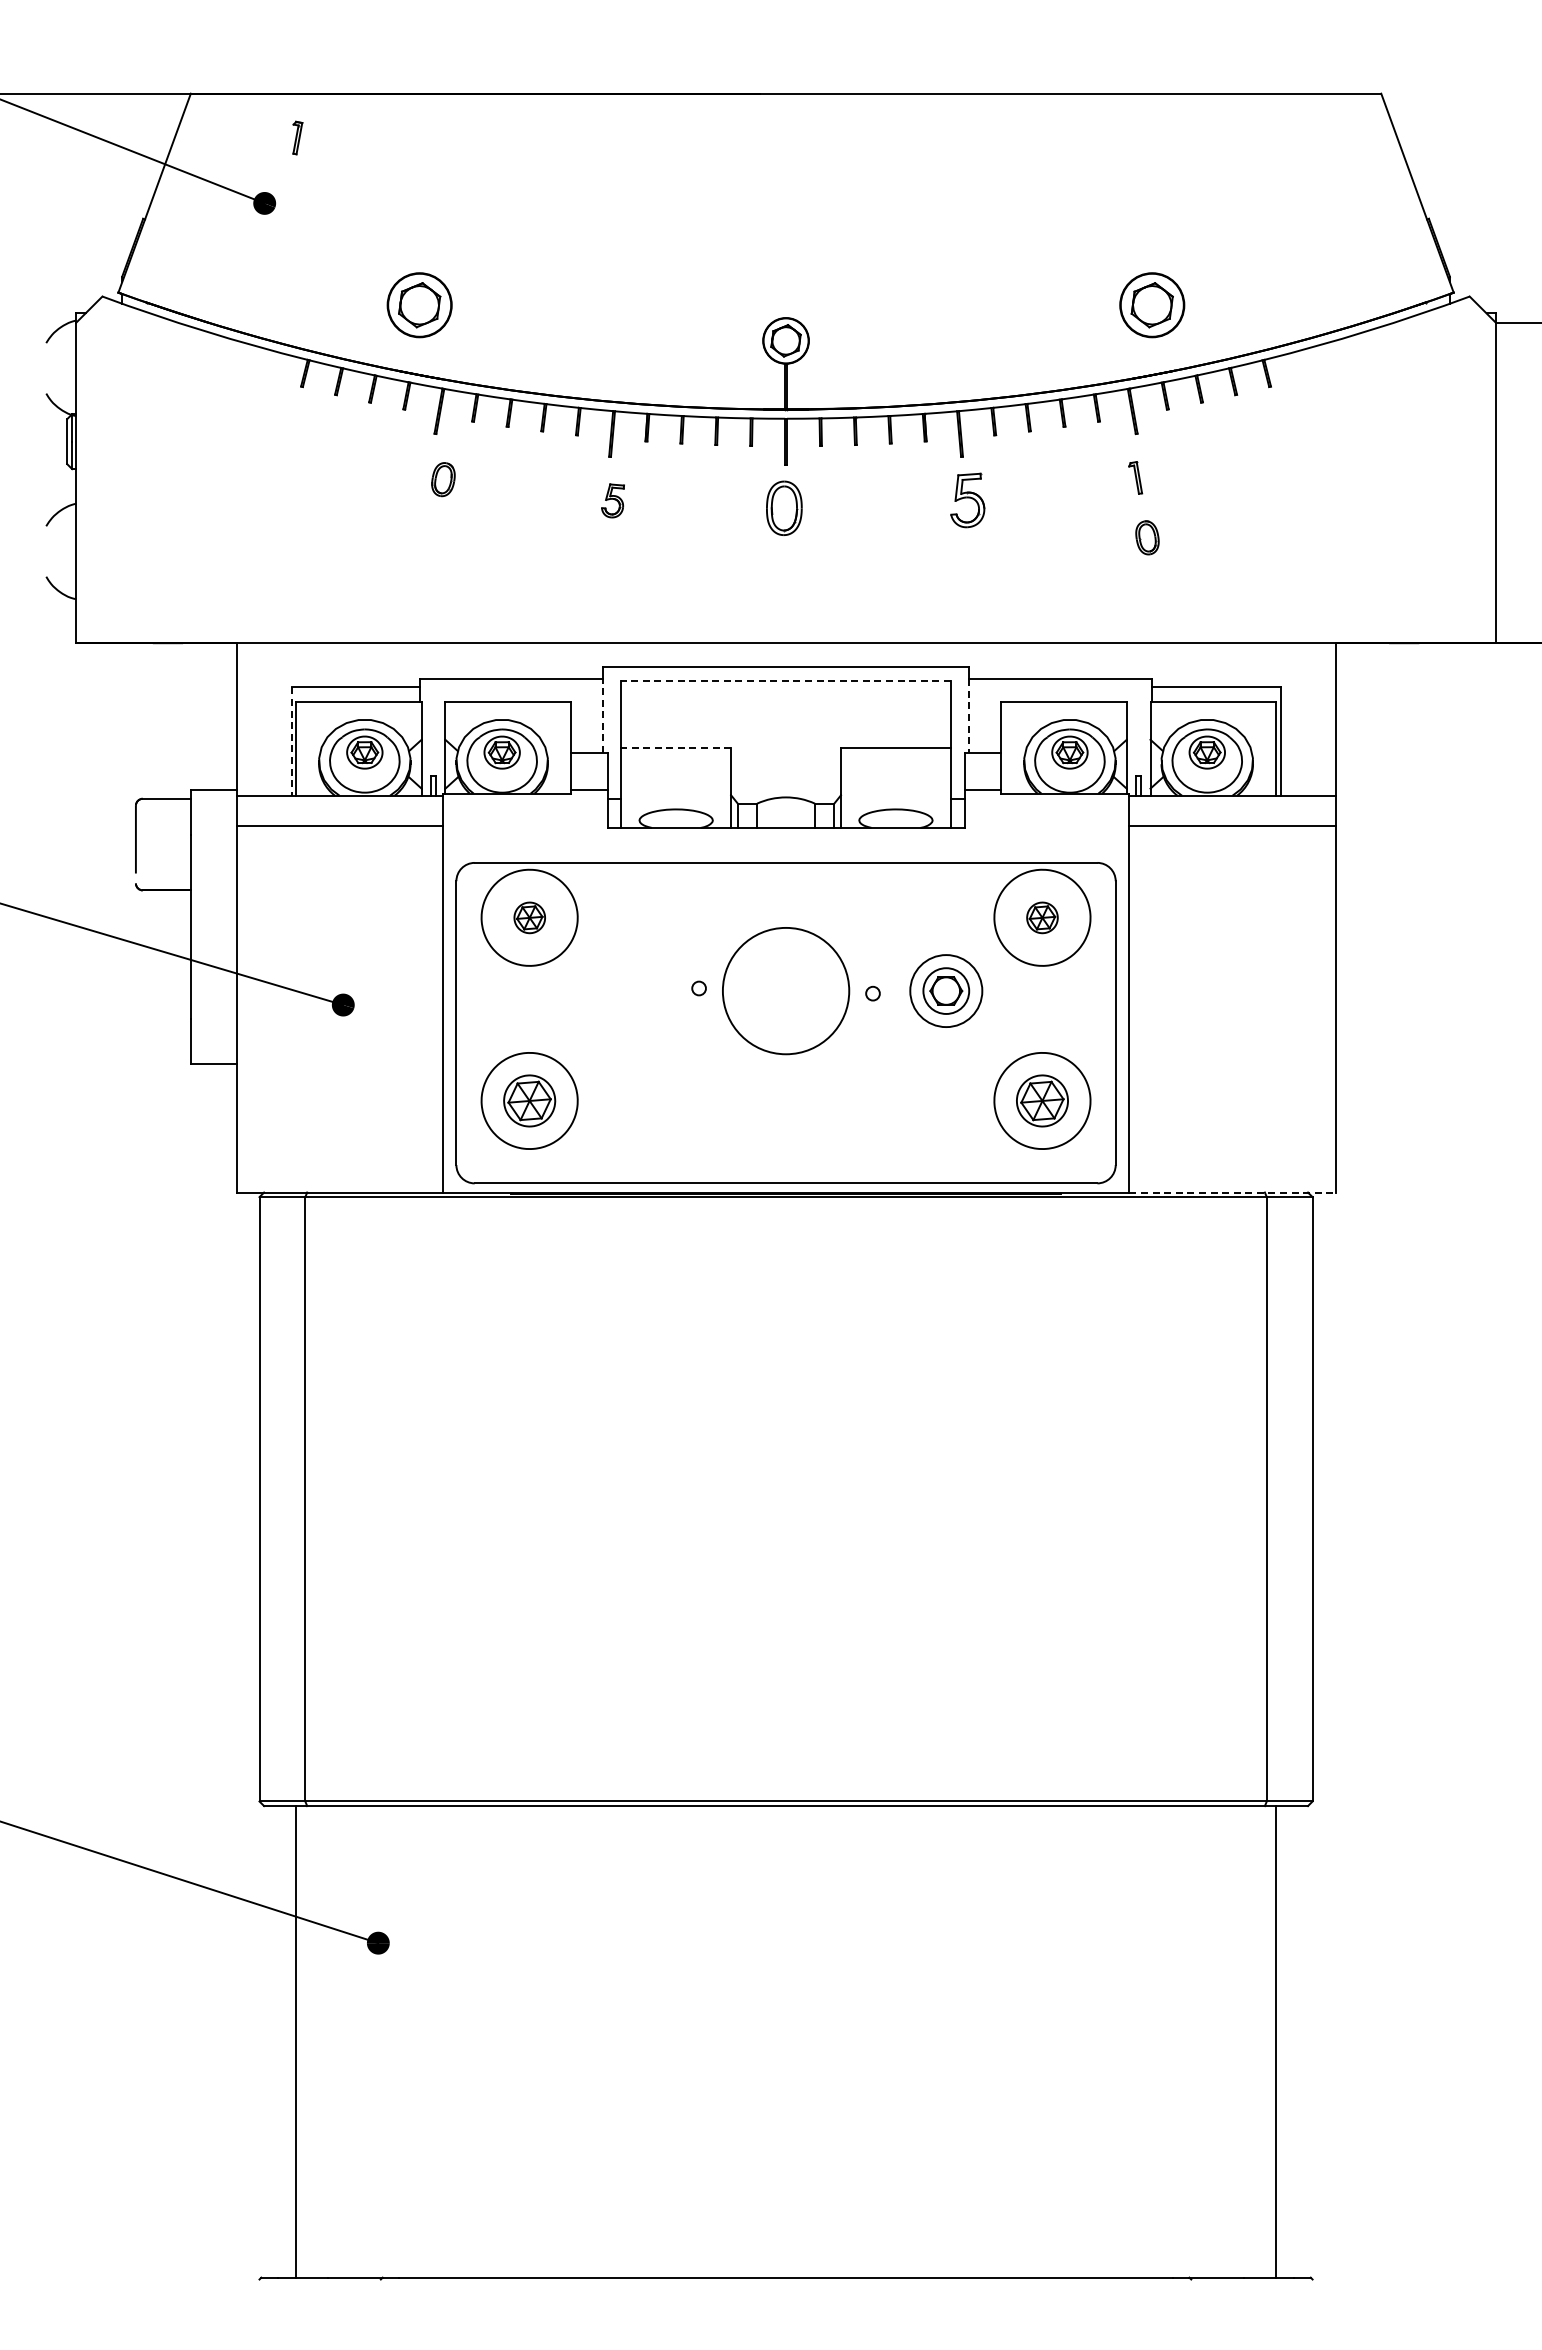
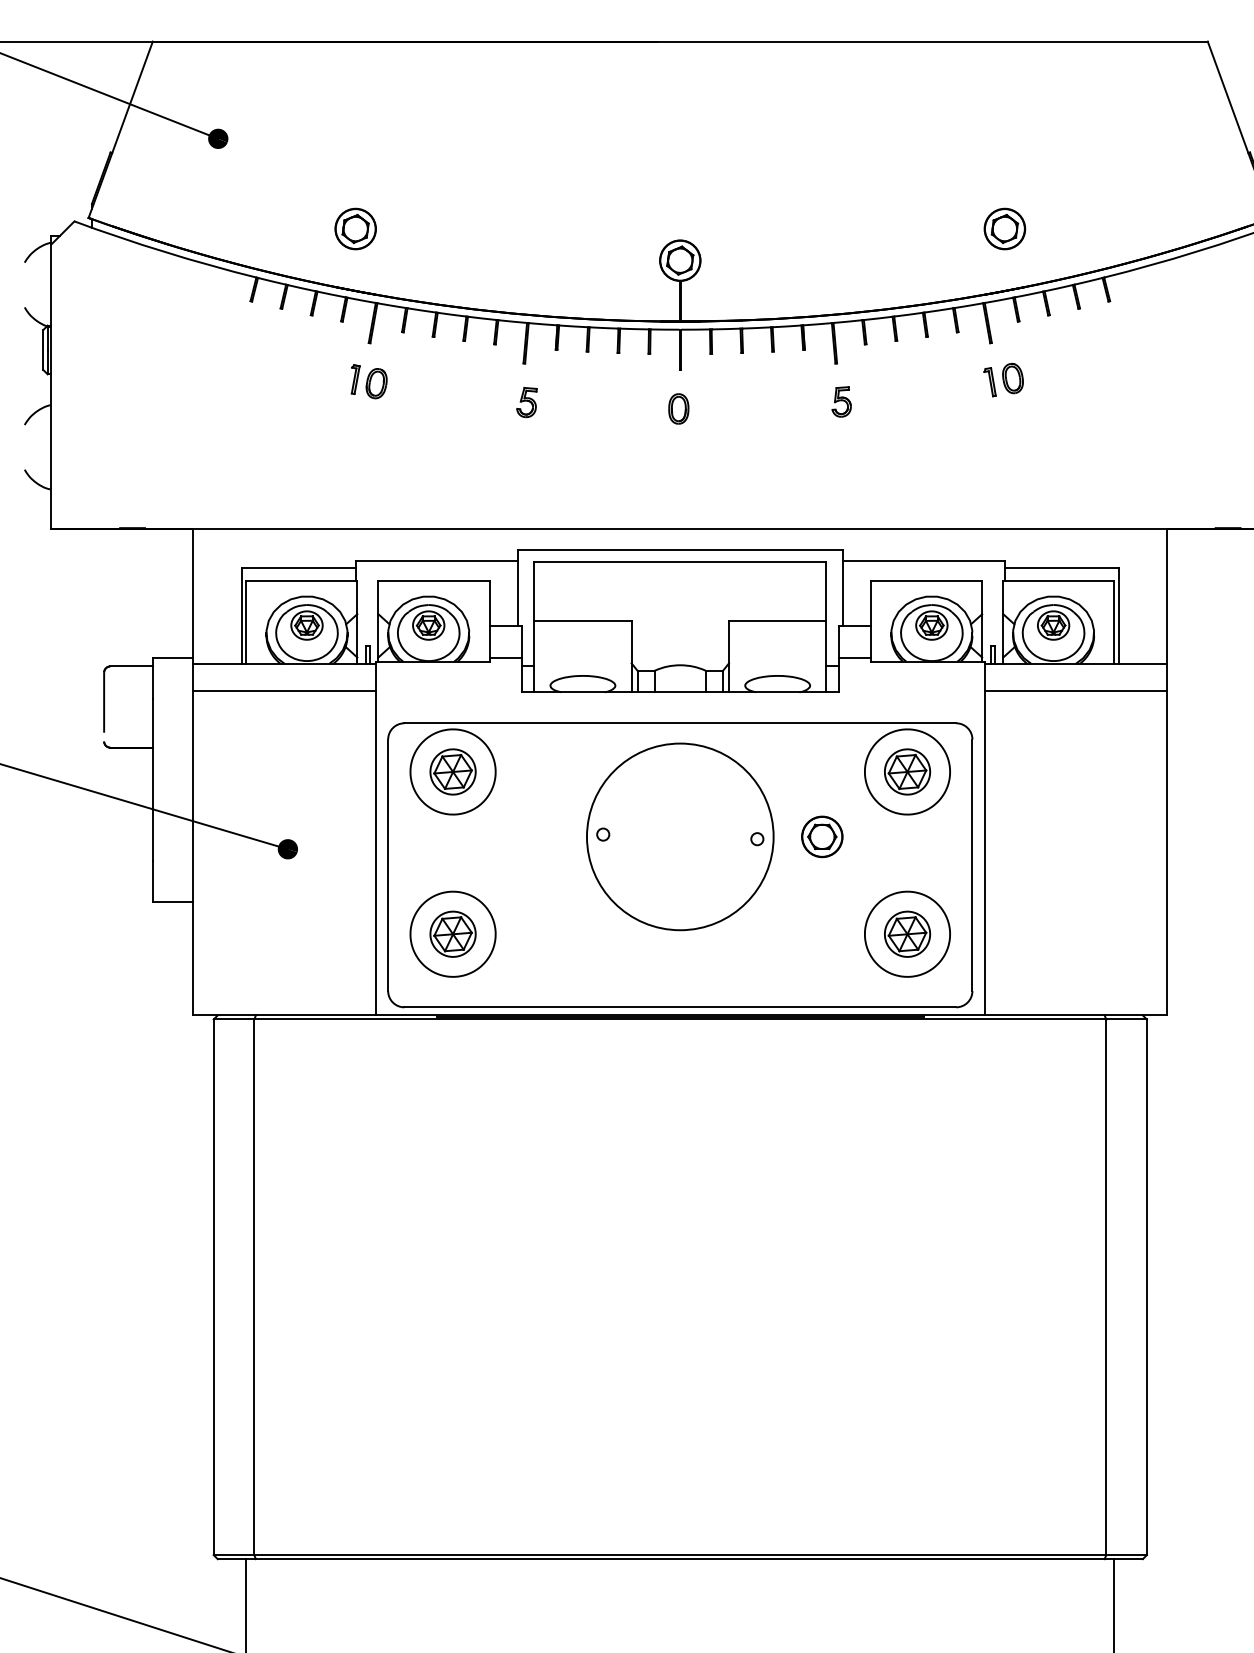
part: (297, 137) -> (355, 379), moved
part: (419, 304) -> (355, 228), size x0.71
part: (1152, 304) -> (1005, 228), size x0.71
part: (968, 499) -> (841, 401), size x0.62
part: (784, 507) -> (678, 408), size x0.62
part: (1147, 537) -> (1013, 378), moved
line: (786, 681) -> (680, 562), dashed -> solid
line: (602, 716) -> (517, 593), dashed -> solid
line: (969, 716) -> (842, 593), dashed -> solid
line: (291, 742) -> (242, 616), dashed -> solid
line: (676, 747) -> (583, 621), dashed -> solid
part: (529, 917) -> (452, 771), size x1.67
part: (1042, 917) -> (907, 771), size x1.67
circle: (785, 990) -> (679, 836), size x1.67
circle: (945, 990) -> (821, 836), size x0.62
line: (1232, 1192) -> (1075, 1015), dashed -> solid

